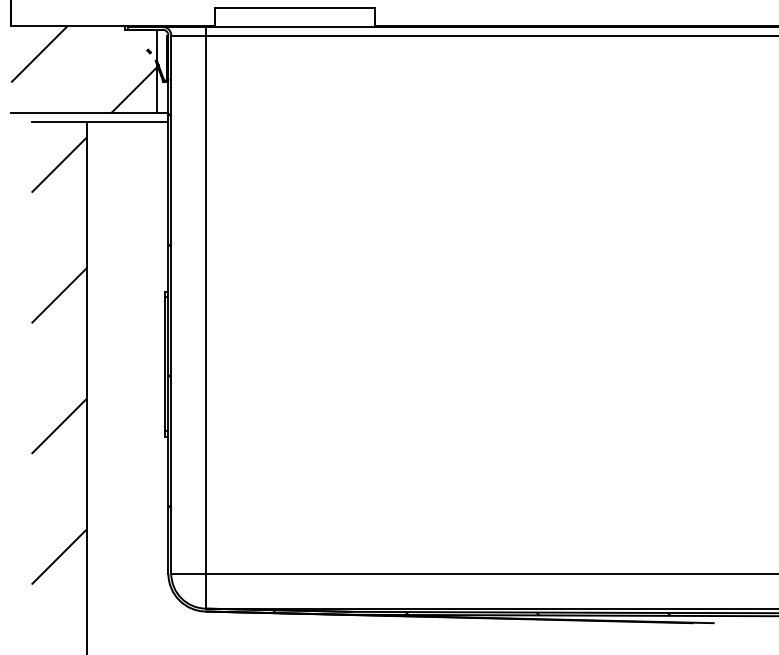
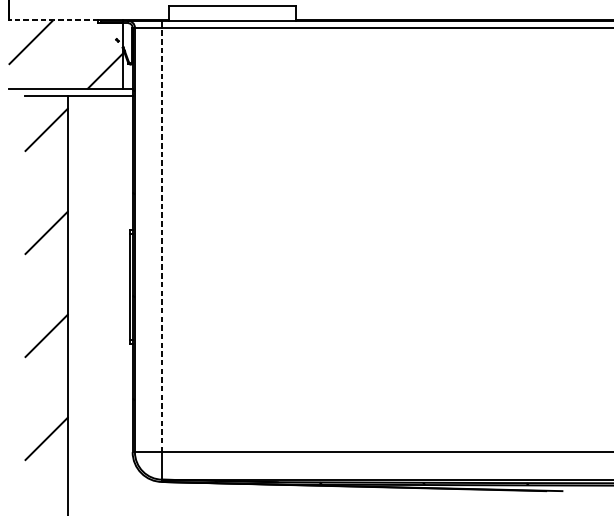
line: (68, 26) -> (53, 20), solid -> dashed
line: (206, 304) -> (162, 239), solid -> dashed

